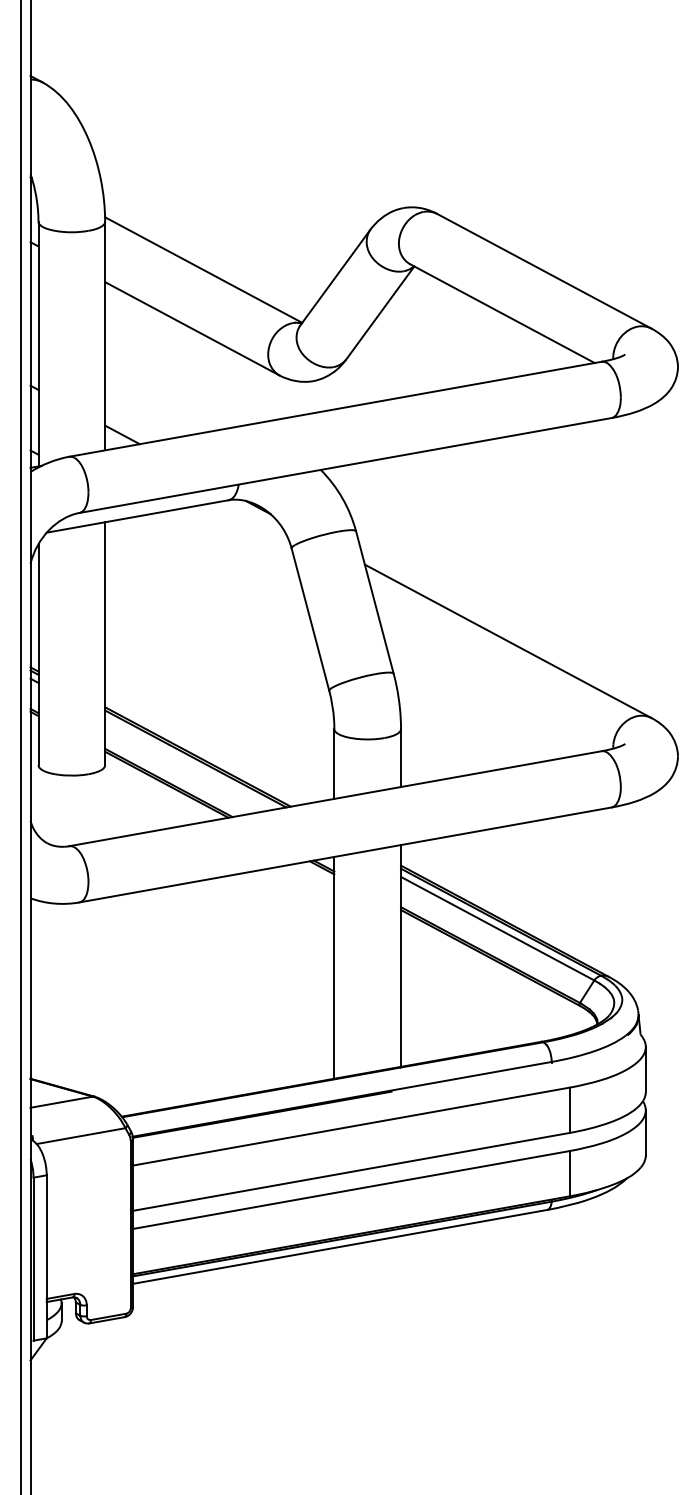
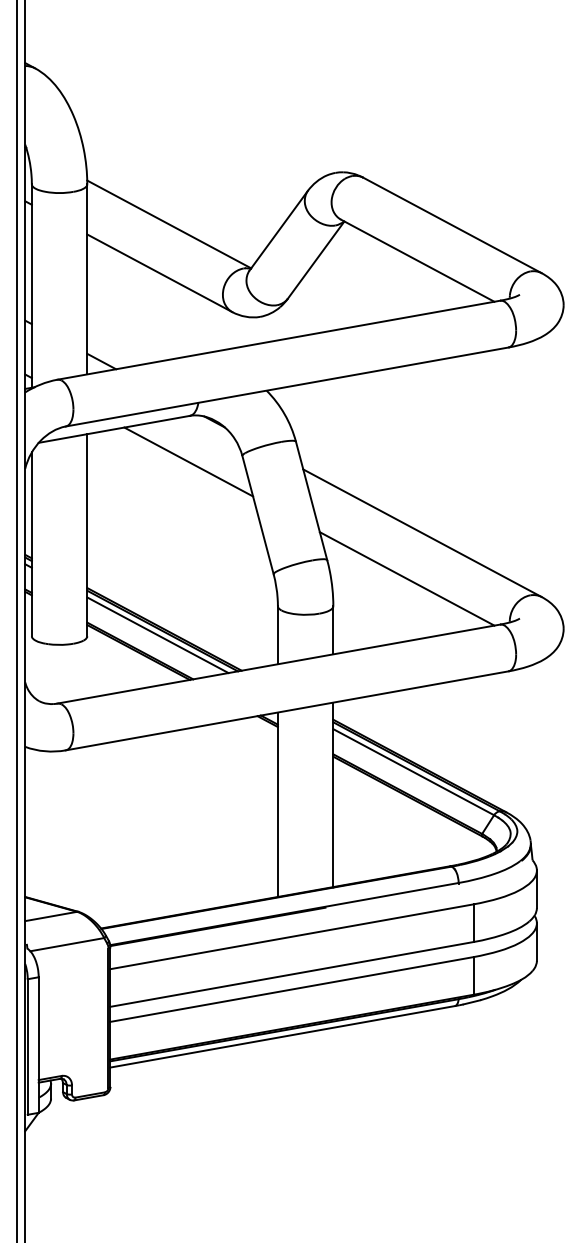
line: (226, 555) -> (188, 461), added
line: (488, 695) -> (406, 578), added
line: (189, 764) -> (157, 635), added

